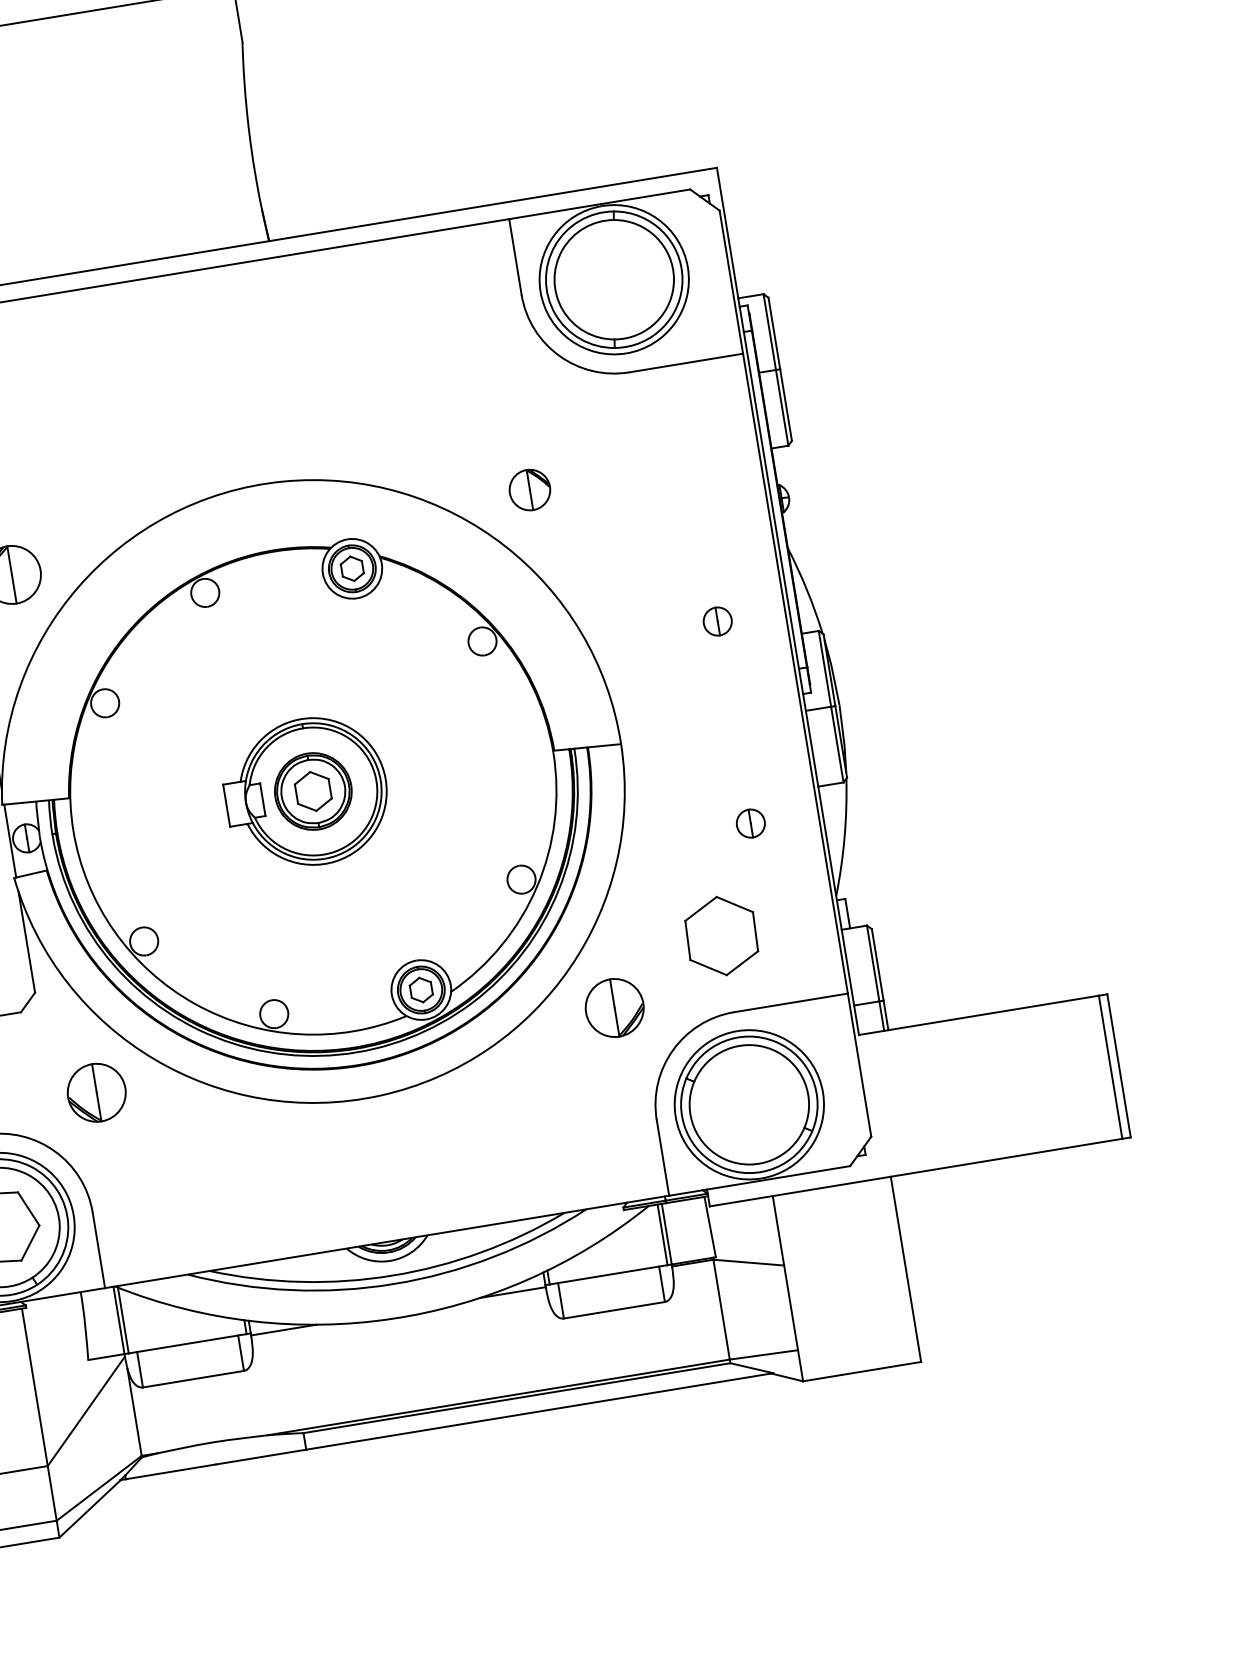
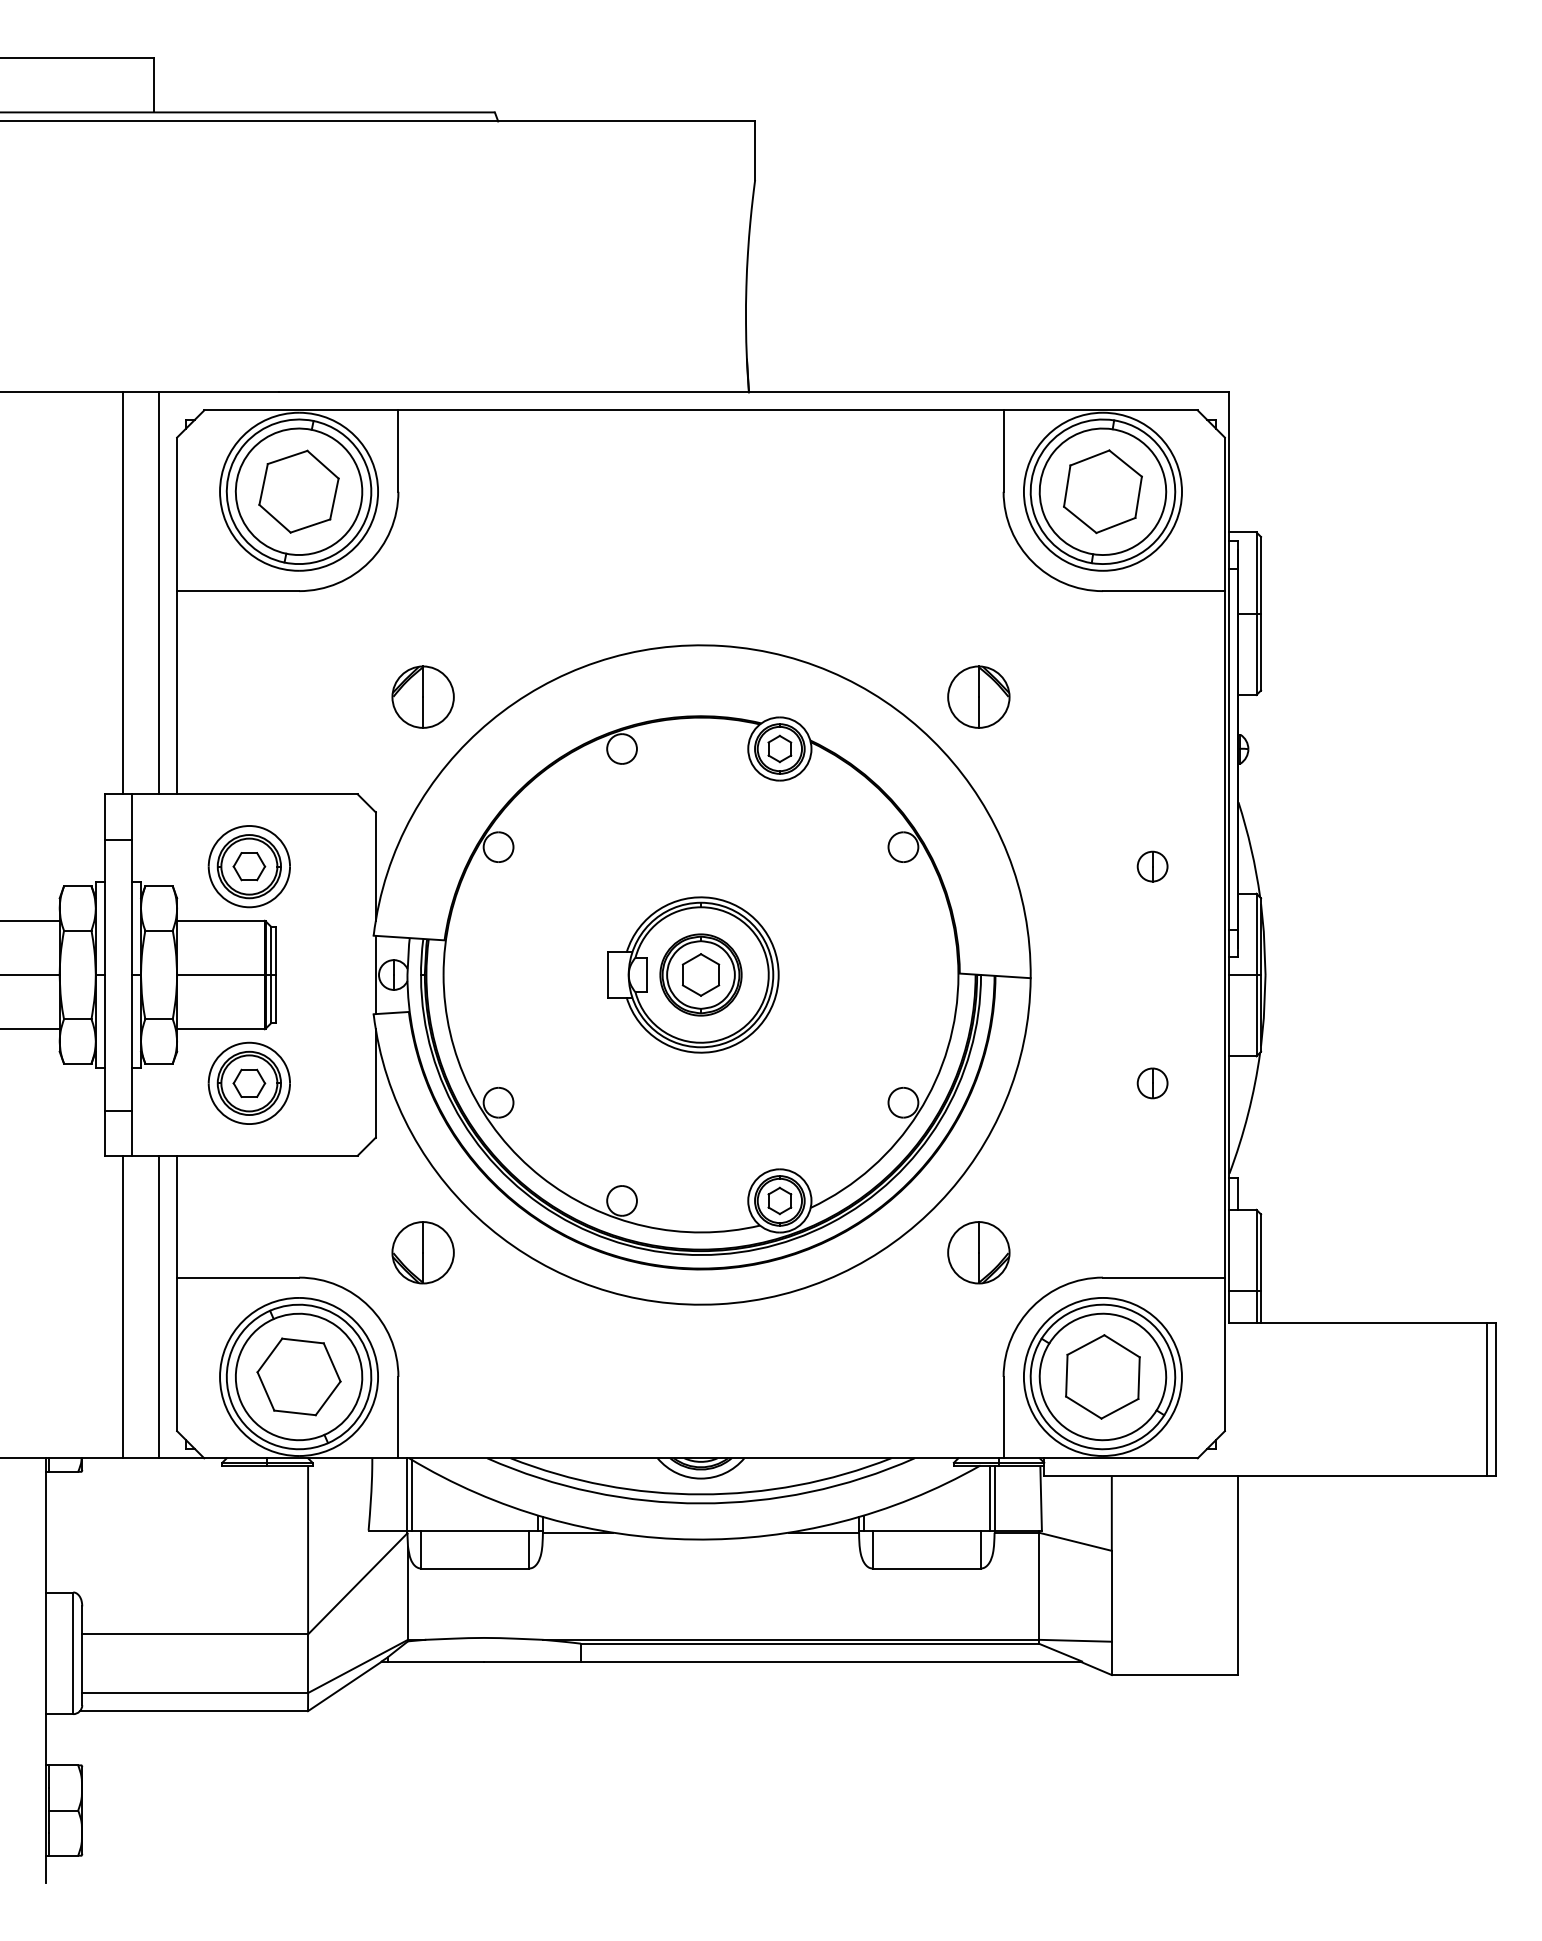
part: (613, 279) -> (1102, 491), added
part: (529, 489) -> (978, 696), size x1.43
part: (721, 935) -> (1102, 1376), moved

